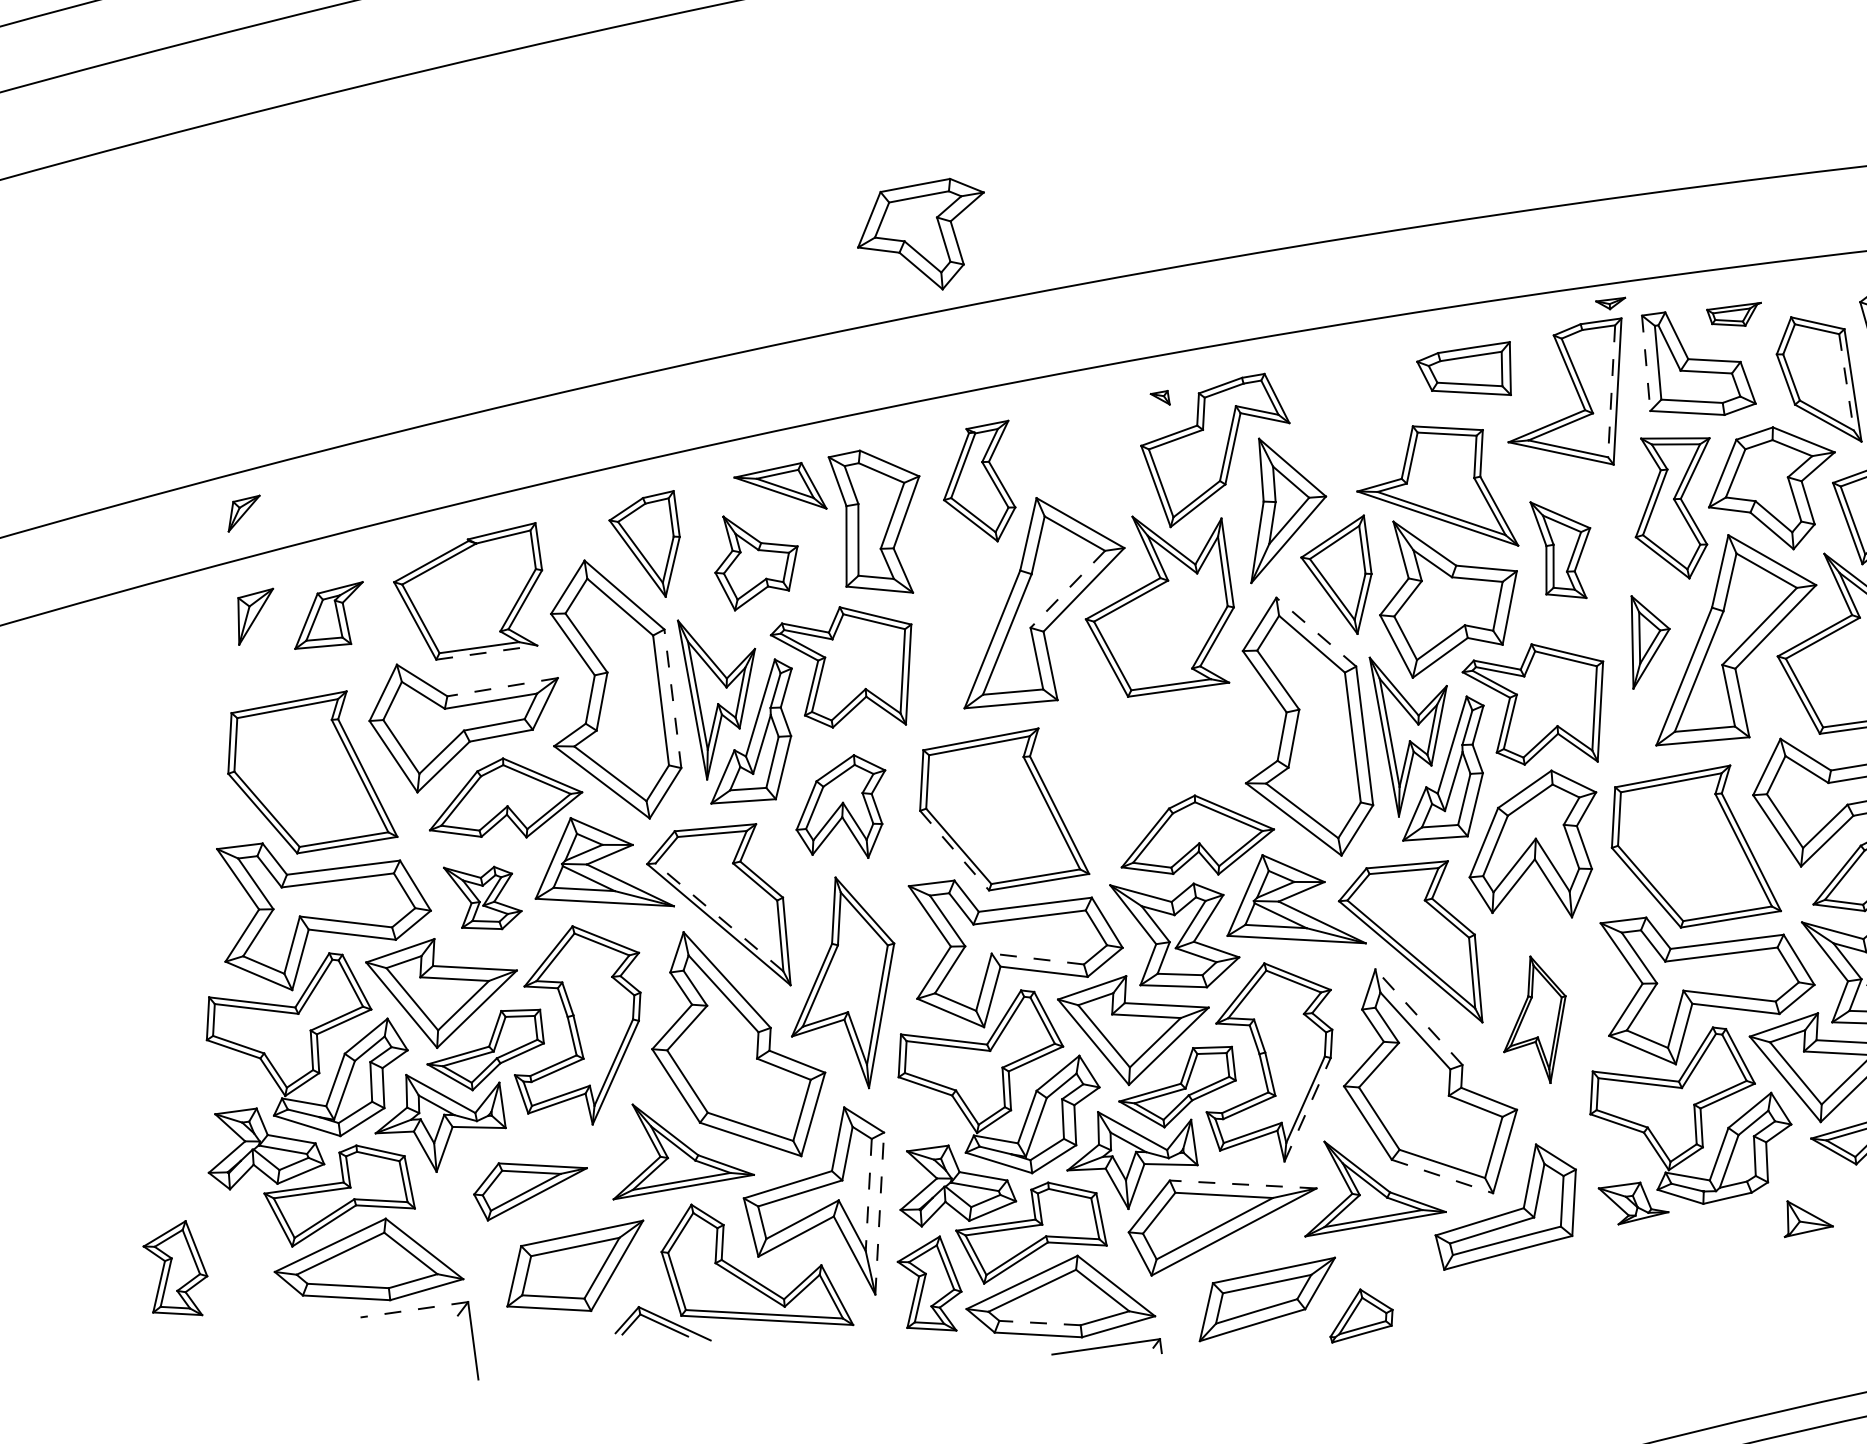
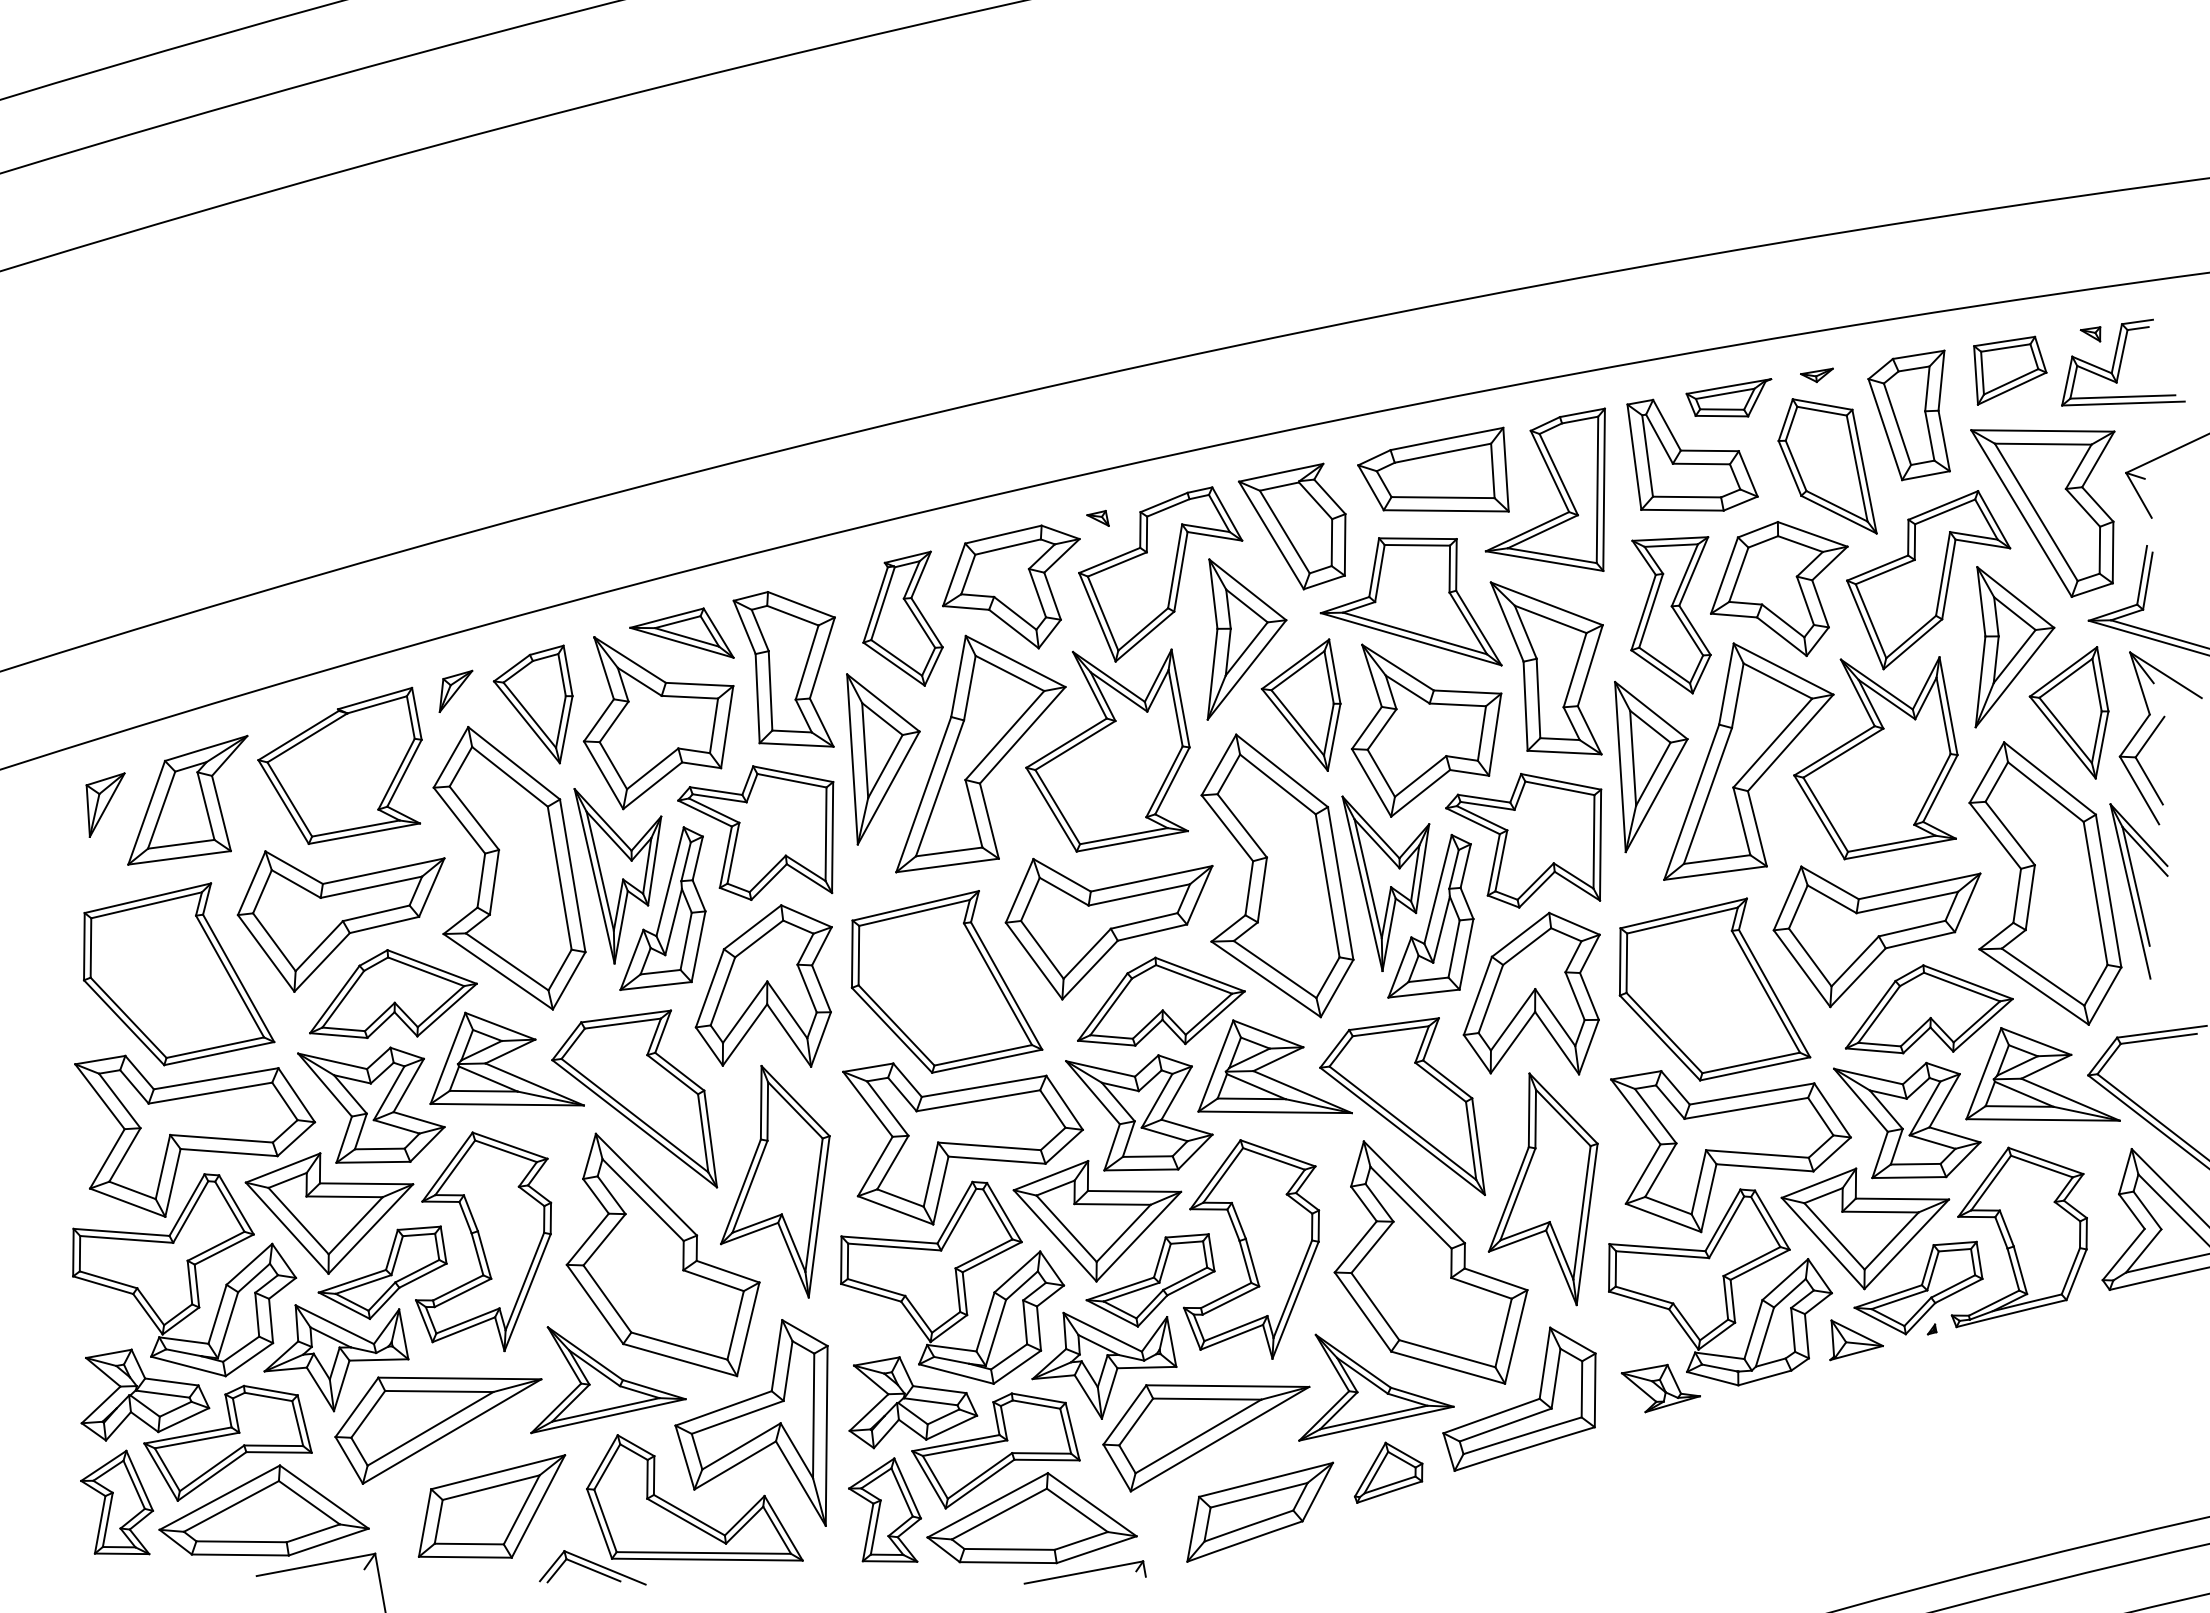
part: (920, 232) -> (1011, 586), moved
part: (1610, 303) -> (1816, 375), moved
part: (1733, 313) -> (1728, 397), size x1.43
line: (1646, 363) -> (1634, 457), dashed -> solid
part: (1464, 366) -> (1433, 469), size x1.43
line: (1846, 382) -> (1857, 468), dashed -> solid
line: (1611, 391) -> (1597, 490), dashed -> solid
part: (1334, 412) -> (1291, 526), added
part: (243, 512) -> (455, 690), moved
part: (1558, 550) -> (1546, 668), size x1.67
part: (756, 564) -> (658, 723), size x1.67
line: (1067, 589) -> (1004, 735), dashed -> solid
part: (957, 606) -> (883, 759), added
part: (328, 614) -> (187, 799), size x1.67
line: (1315, 631) -> (1281, 770), dashed -> solid
part: (1649, 642) -> (1651, 766), size x1.67
line: (486, 652) -> (364, 833), dashed -> solid
line: (502, 687) -> (383, 871), dashed -> solid
line: (672, 698) -> (572, 875), dashed -> solid
part: (1153, 767) -> (1108, 928), added
part: (840, 805) -> (763, 985), size x1.43
line: (954, 850) -> (892, 1030), dashed -> solid
part: (482, 896) -> (371, 1104), size x1.67
line: (719, 917) -> (634, 1115), dashed -> solid
line: (1036, 959) -> (988, 1146), dashed -> solid
line: (1419, 1017) -> (1414, 1192), dashed -> solid
part: (1534, 1019) -> (1542, 1189), size x1.67
line: (1307, 1109) -> (1295, 1300), dashed -> solid
line: (1442, 1176) -> (1448, 1367), dashed -> solid
line: (1242, 1184) -> (1227, 1386), dashed -> solid
part: (530, 1193) -> (438, 1430), size x1.67
line: (868, 1195) -> (813, 1416), dashed -> solid
line: (879, 1213) -> (826, 1435), dashed -> solid
part: (1809, 1220) -> (1856, 1340), moved
part: (174, 1267) -> (116, 1502), moved
line: (413, 1310) -> (315, 1565), dashed -> solid
part: (1361, 1316) -> (1388, 1472), moved
line: (1040, 1323) -> (1009, 1549), dashed -> solid

